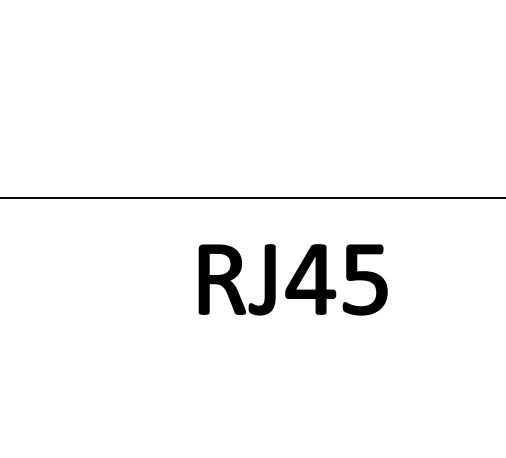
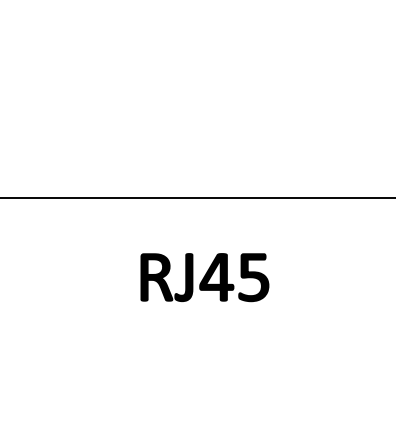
part: (292, 279) -> (204, 277), size x0.7

